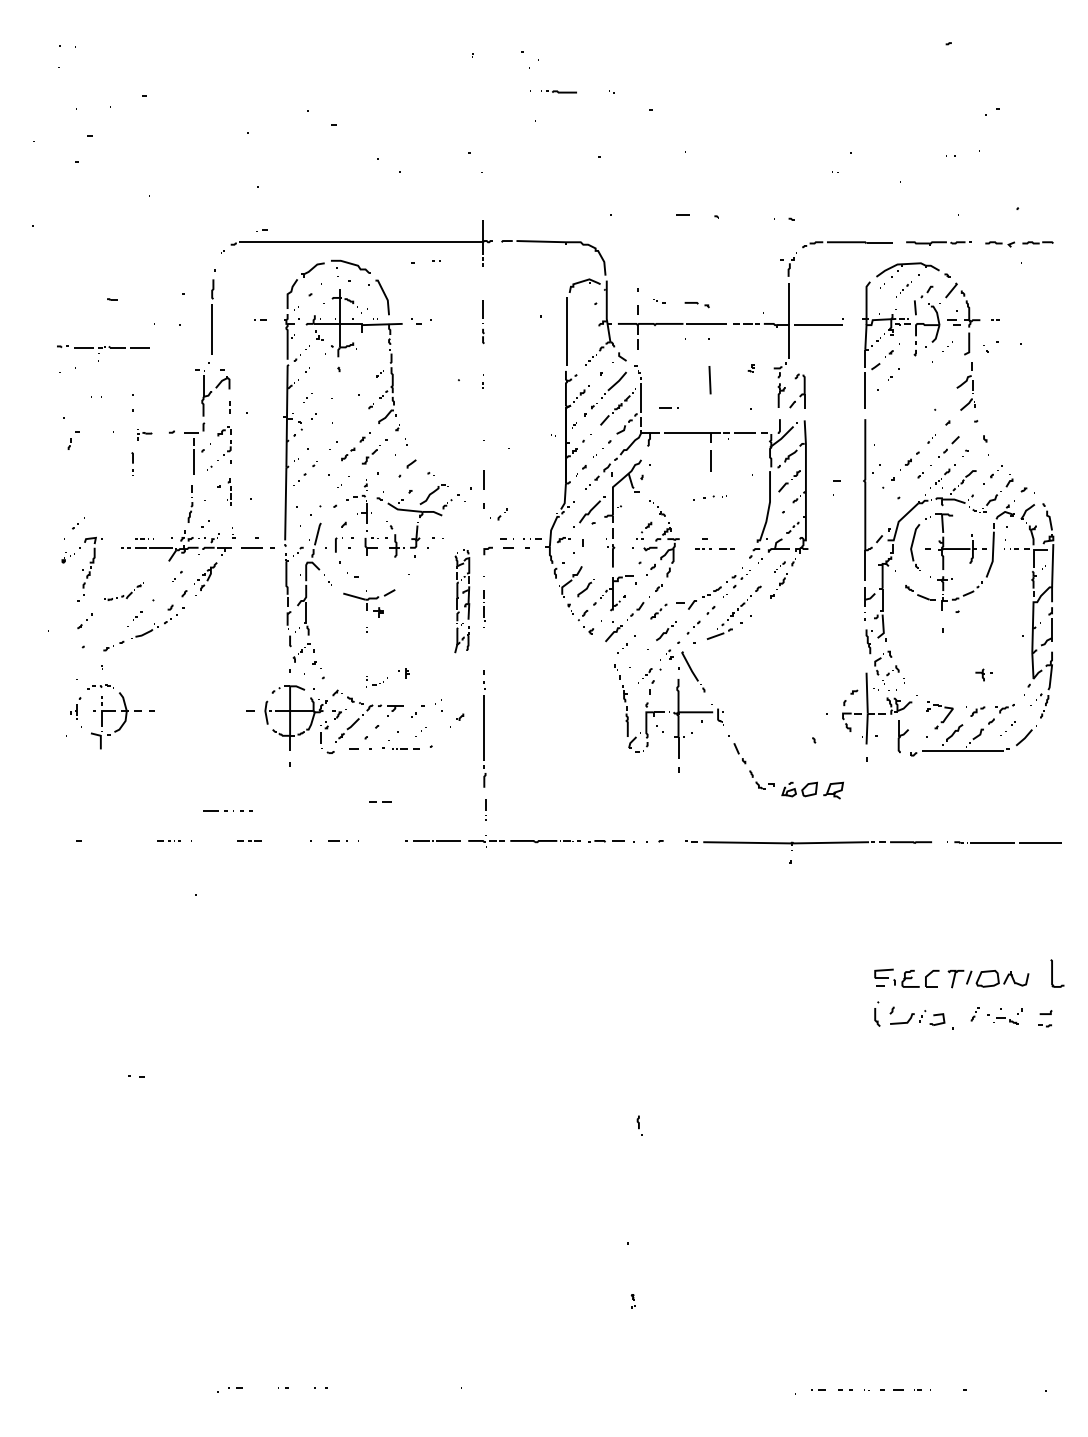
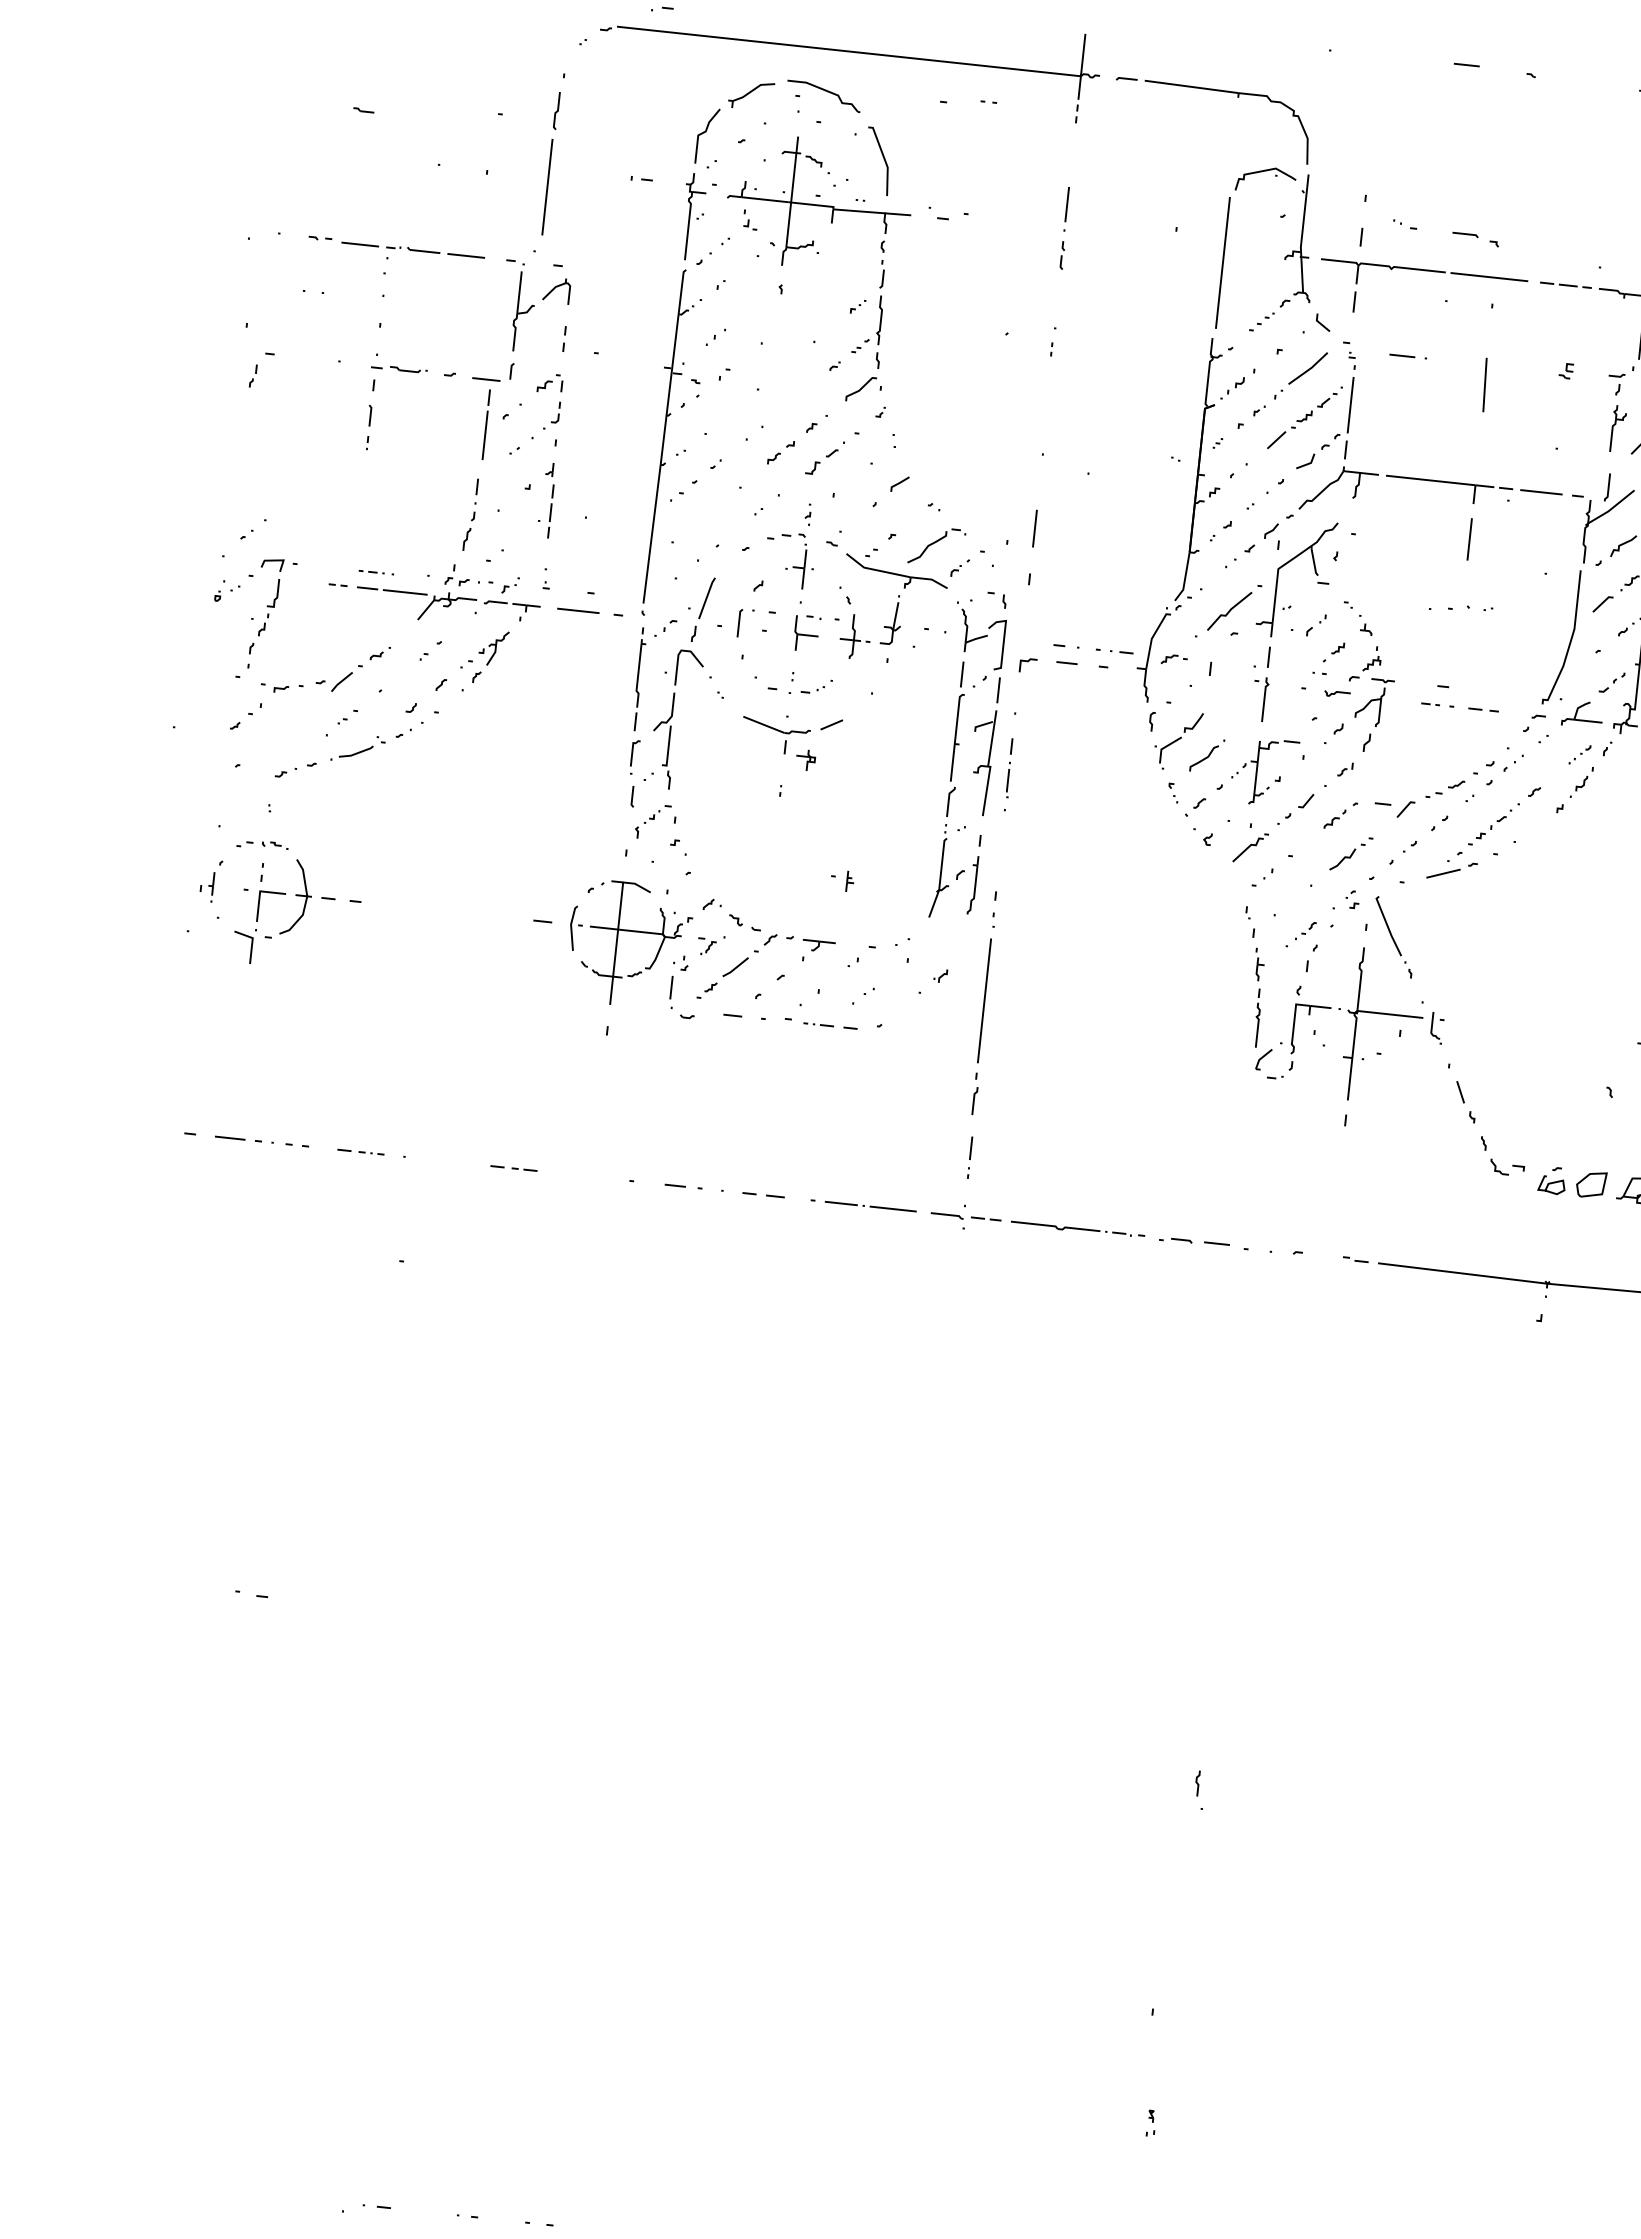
part: (103, 353) -> (395, 259), moved
line: (668, 407) -> (1408, 356), moved
part: (145, 434) -> (399, 373), size x1.67
part: (229, 491) -> (547, 499), size x1.43
part: (498, 514) -> (1308, 624), moved
part: (123, 591) -> (325, 668), size x1.67
part: (461, 601) -> (966, 755), size x1.67
part: (376, 681) -> (810, 685), moved
line: (382, 801) -> (767, 1194), moved
part: (227, 810) -> (261, 1140), moved

